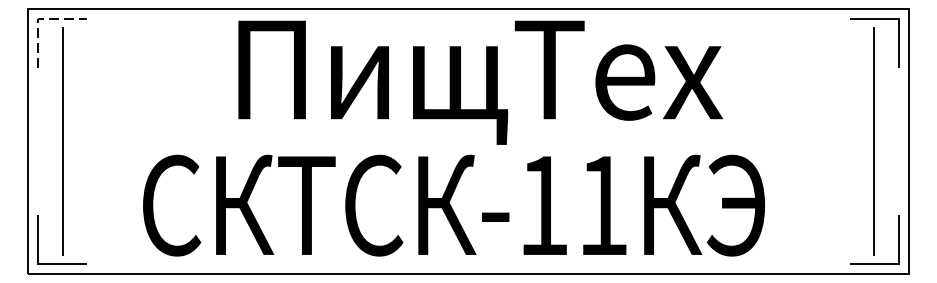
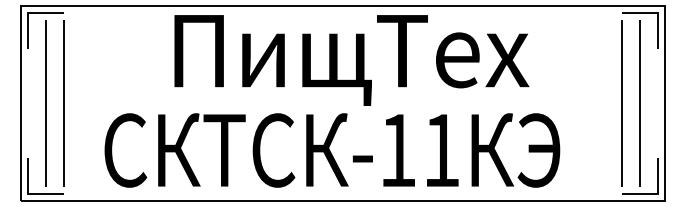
line: (37, 18) -> (27, 13), dashed -> solid
line: (86, 141) -> (63, 103), added
line: (850, 141) -> (622, 103), added

